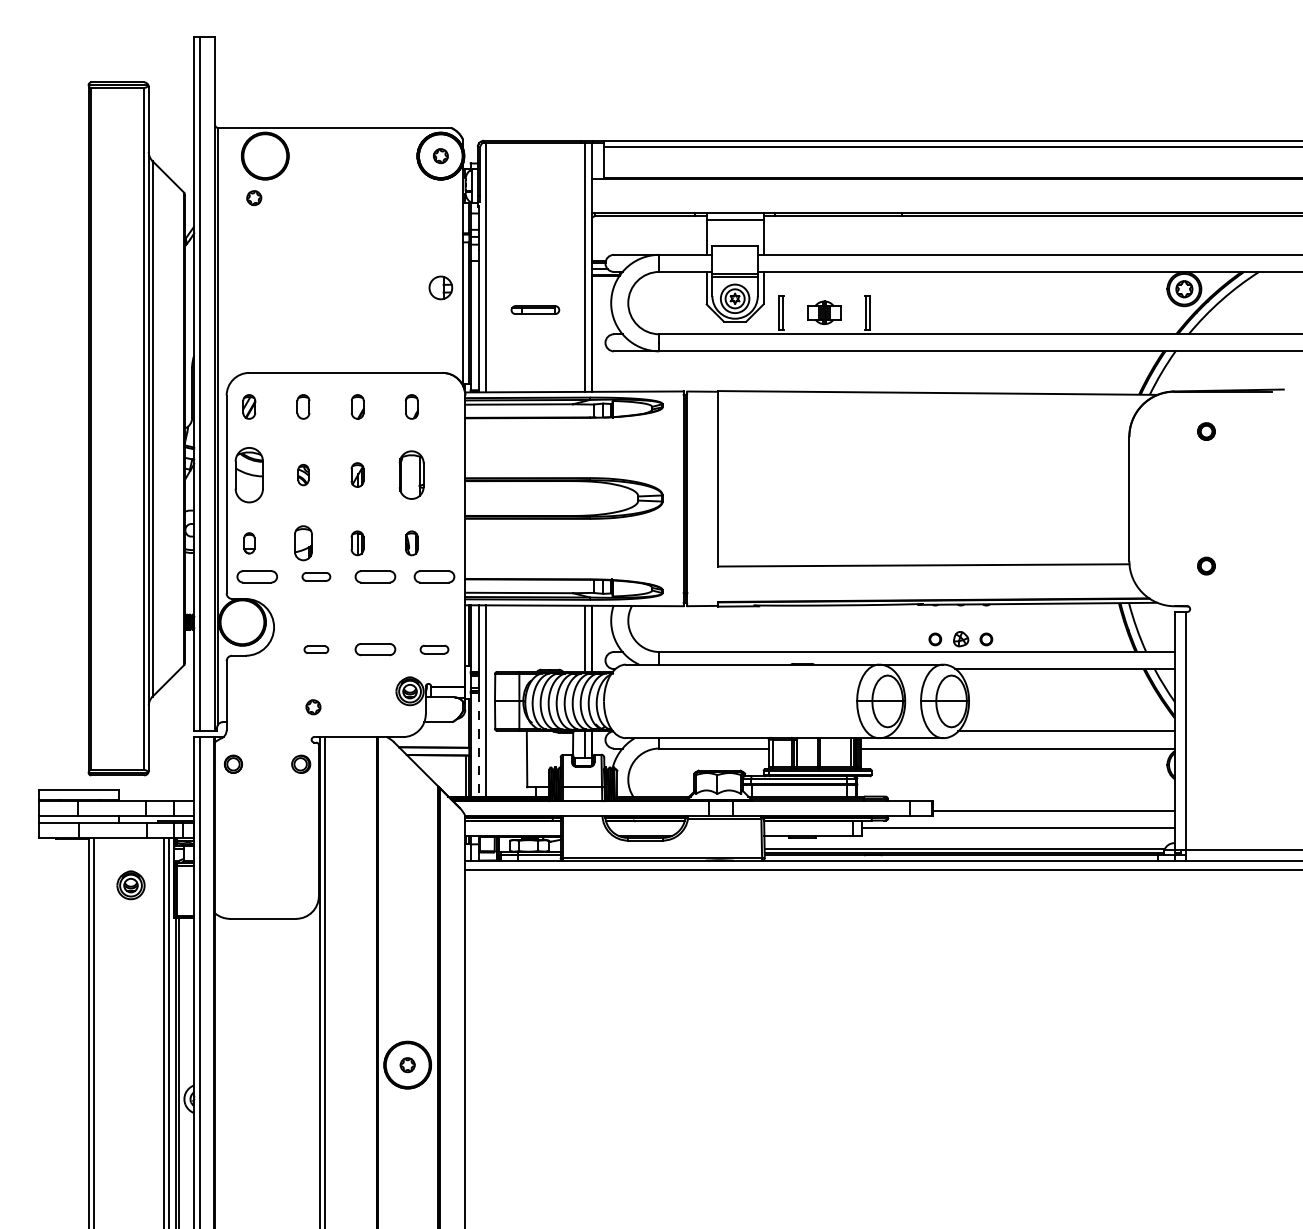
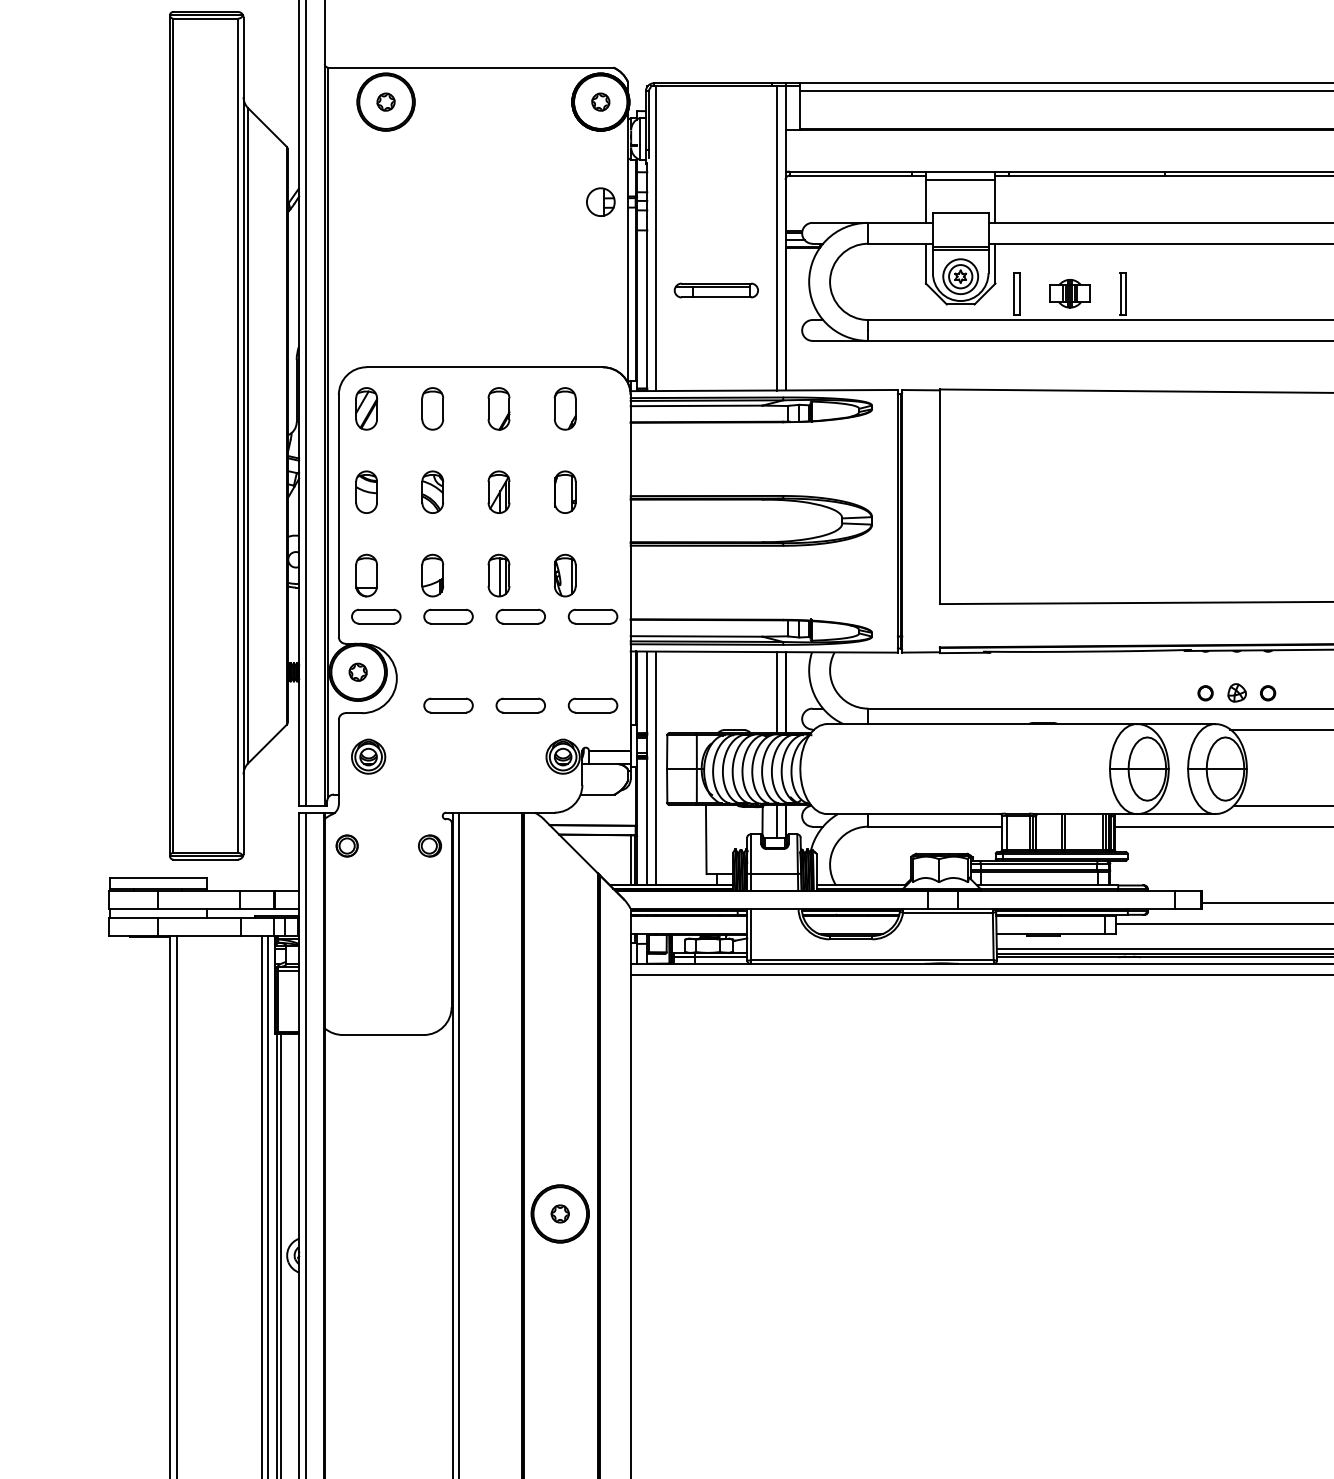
part: (254, 198) -> (386, 102), moved
part: (440, 287) -> (600, 201), moved
part: (535, 309) -> (716, 289), size x1.43
part: (248, 406) -> (365, 408), size x1.43
part: (303, 406) -> (432, 408), size x1.43
part: (357, 406) -> (498, 408), size x1.43
part: (411, 406) -> (564, 408), size x1.43
part: (249, 474) -> (366, 491), size x0.62
part: (303, 474) -> (432, 491), size x1.67
part: (357, 474) -> (498, 491), size x1.43
part: (411, 474) -> (564, 491), size x0.71
part: (249, 543) -> (366, 575), size x1.67
part: (357, 543) -> (498, 575), size x1.43
part: (411, 543) -> (564, 575), size x1.43
part: (316, 576) -> (448, 616), size x1.43
part: (316, 649) -> (448, 705), size x1.67
part: (434, 649) -> (593, 705), size x1.43
part: (313, 707) -> (358, 672), moved
line: (478, 744) -> (646, 821), dashed -> solid
part: (130, 885) -> (367, 756), moved

